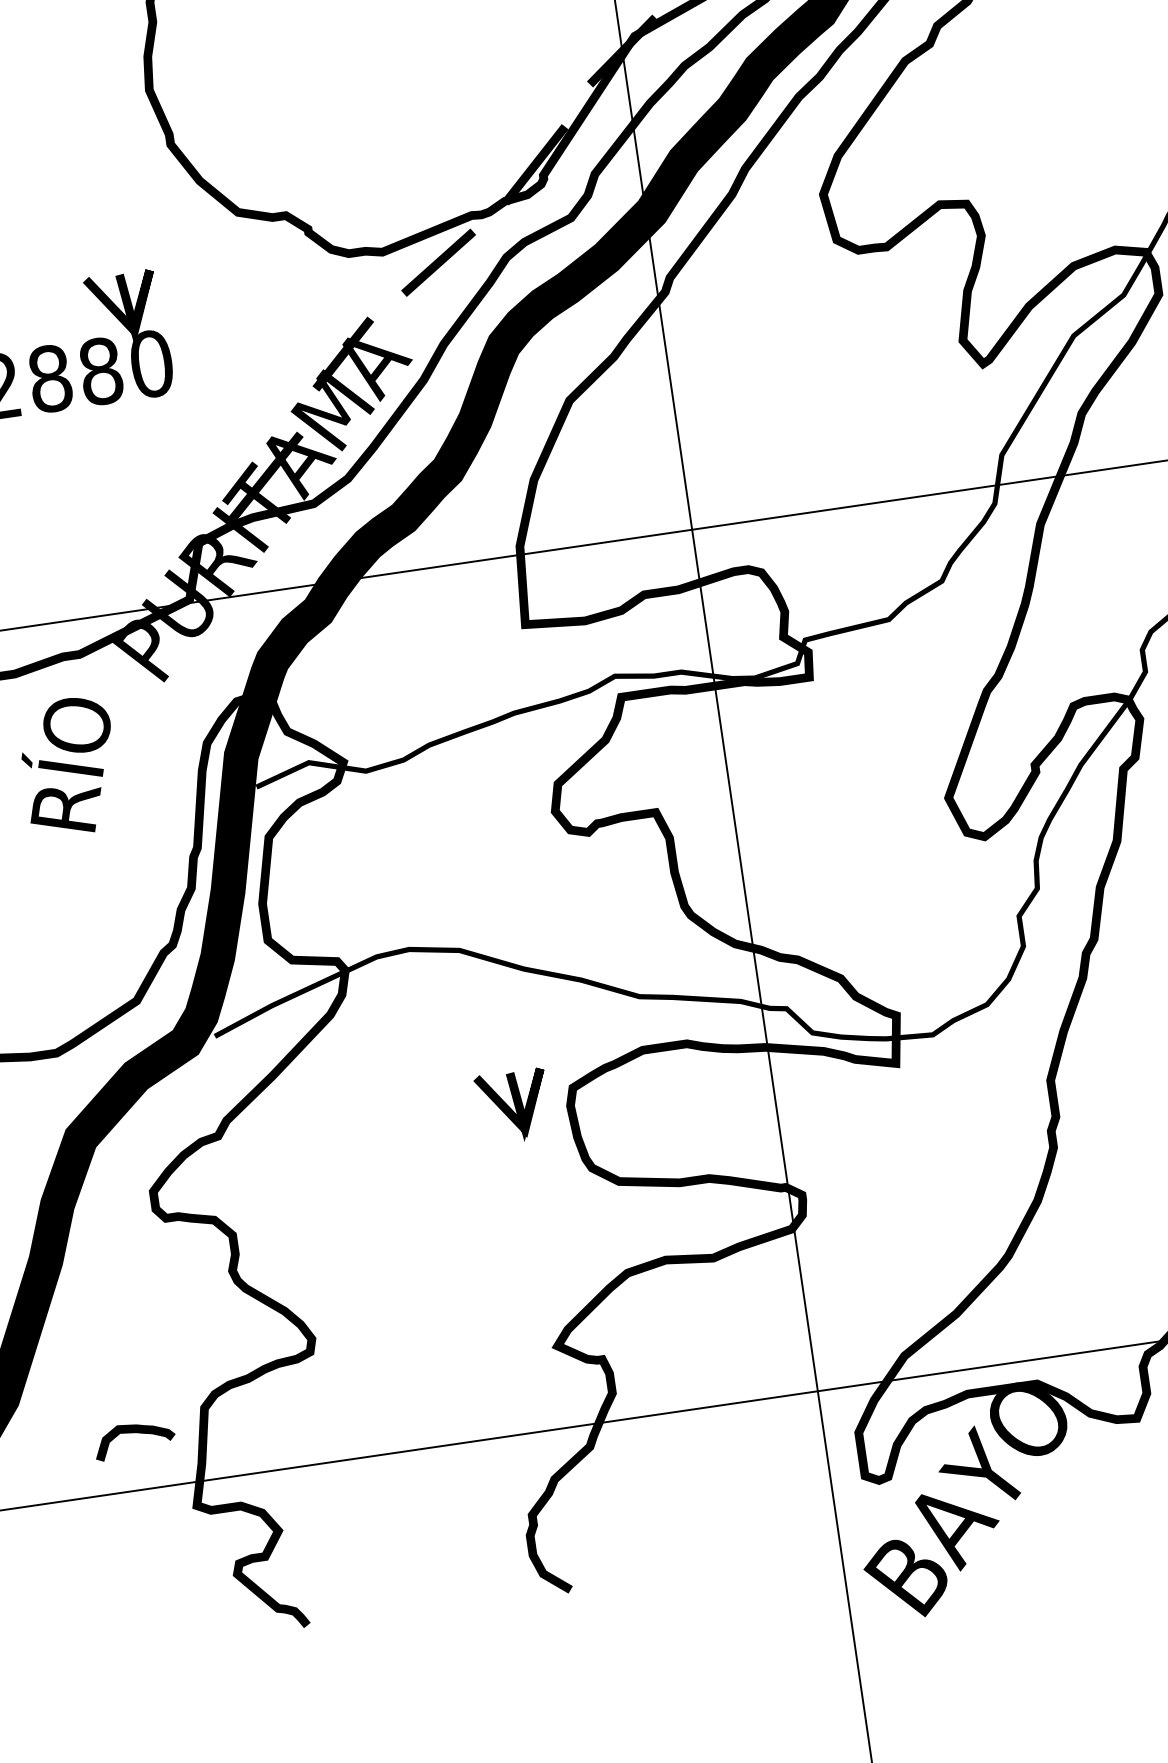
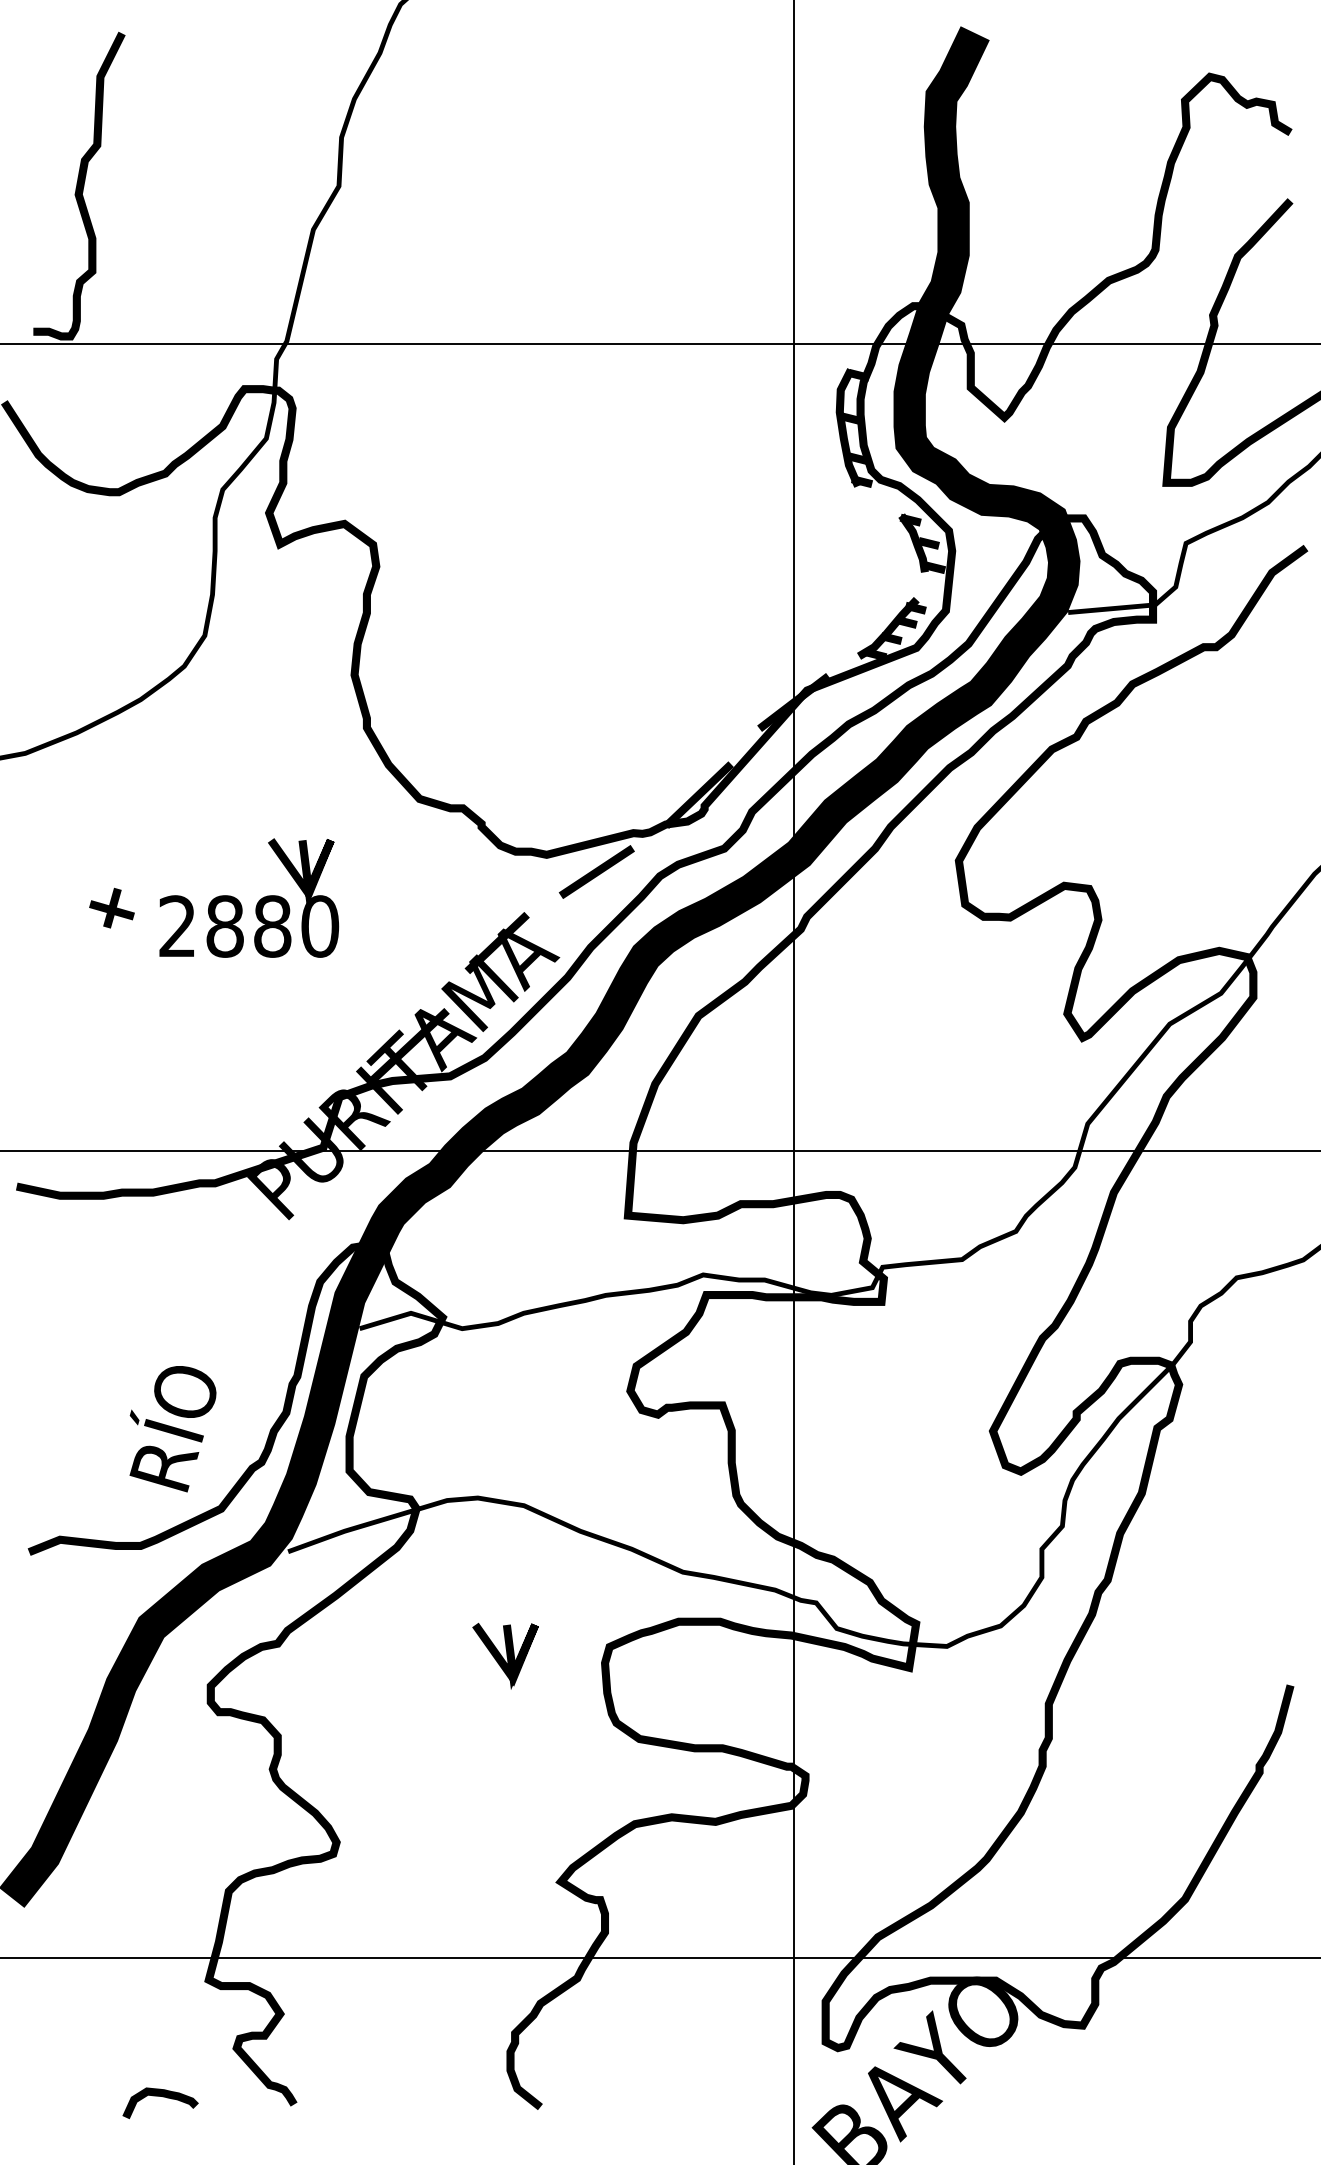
text: (69, 767) -> (172, 1429), moved
line: (514, 1105) -> (506, 1655), moved
curve: (135, 1433) -> (162, 2097), moved

